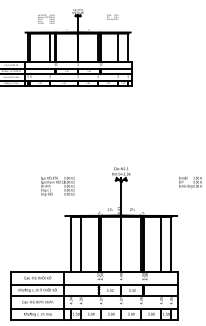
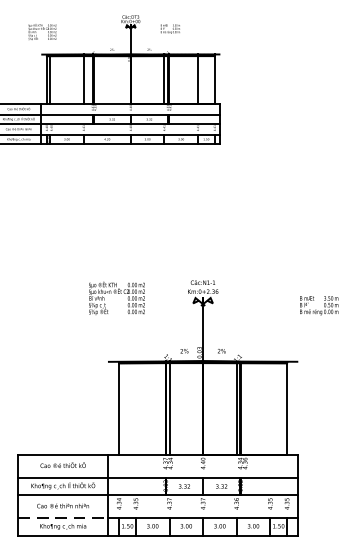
text: (112, 16) -> (169, 27), moved
text: (46, 18) -> (42, 30), moved
text: (57, 185) -> (116, 297), moved
line: (81, 243) -> (136, 407), removed
line: (161, 243) -> (270, 407), removed
line: (37, 309) -> (62, 518), solid -> dashed

